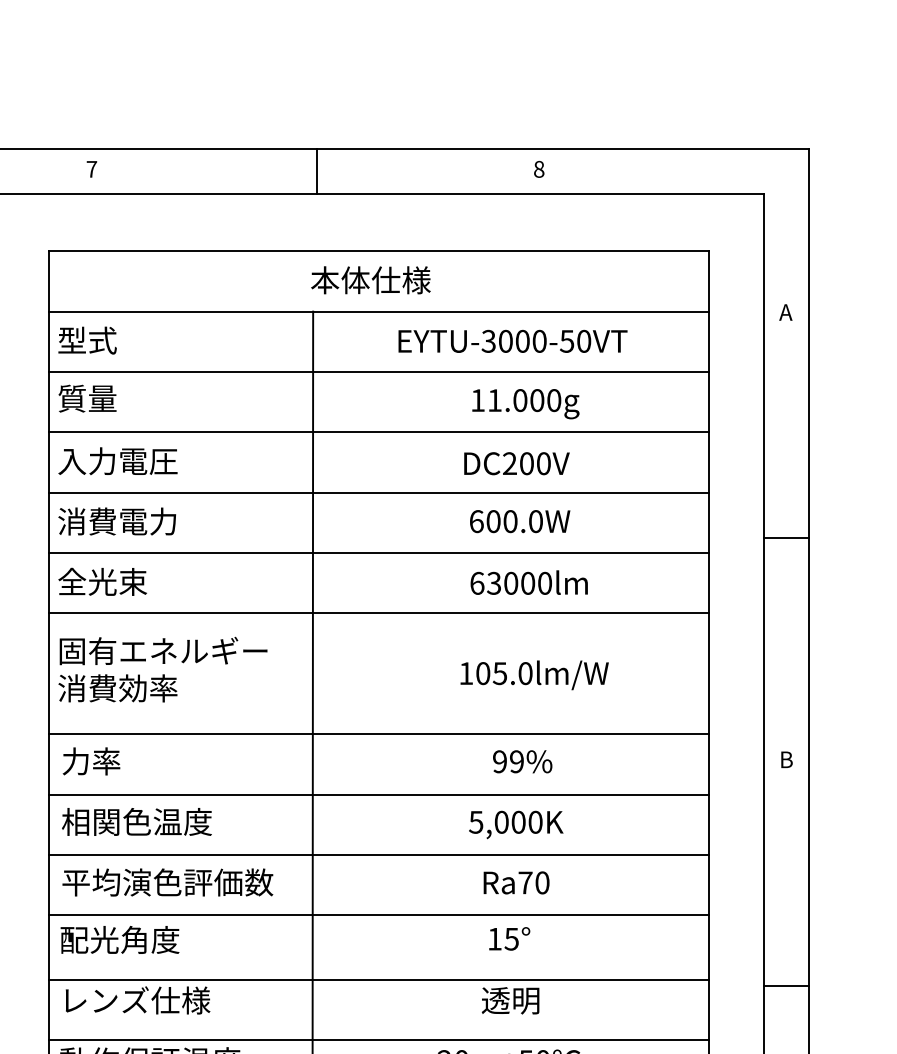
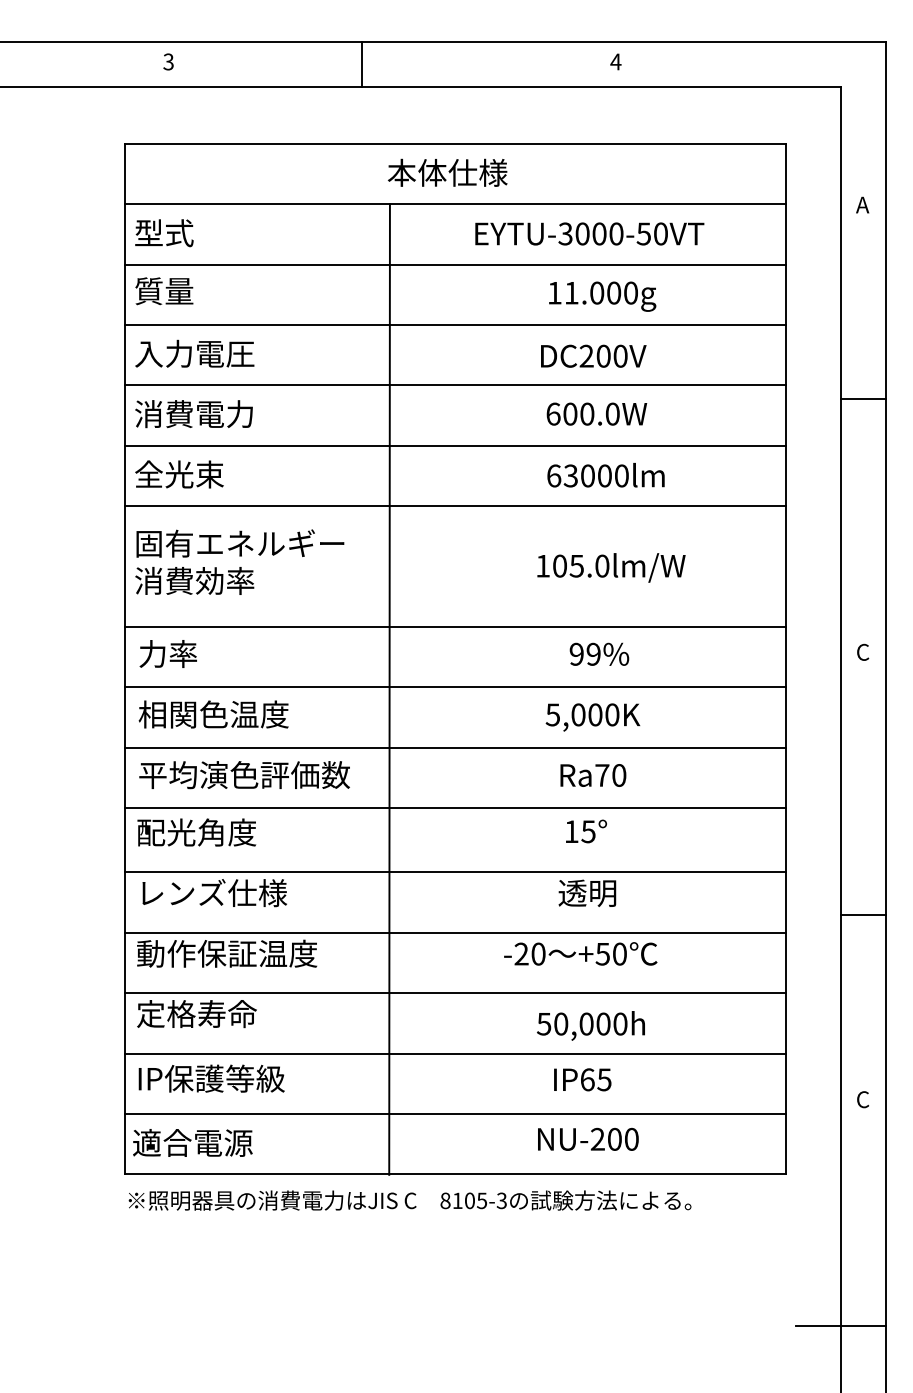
text: (91, 168) -> (168, 61), 7 -> 3
text: (538, 168) -> (615, 61), 8 -> 4
line: (316, 170) -> (361, 63), moved
line: (785, 537) -> (862, 398), moved
text: (786, 758) -> (863, 651), B -> C
line: (785, 985) -> (862, 915), moved

